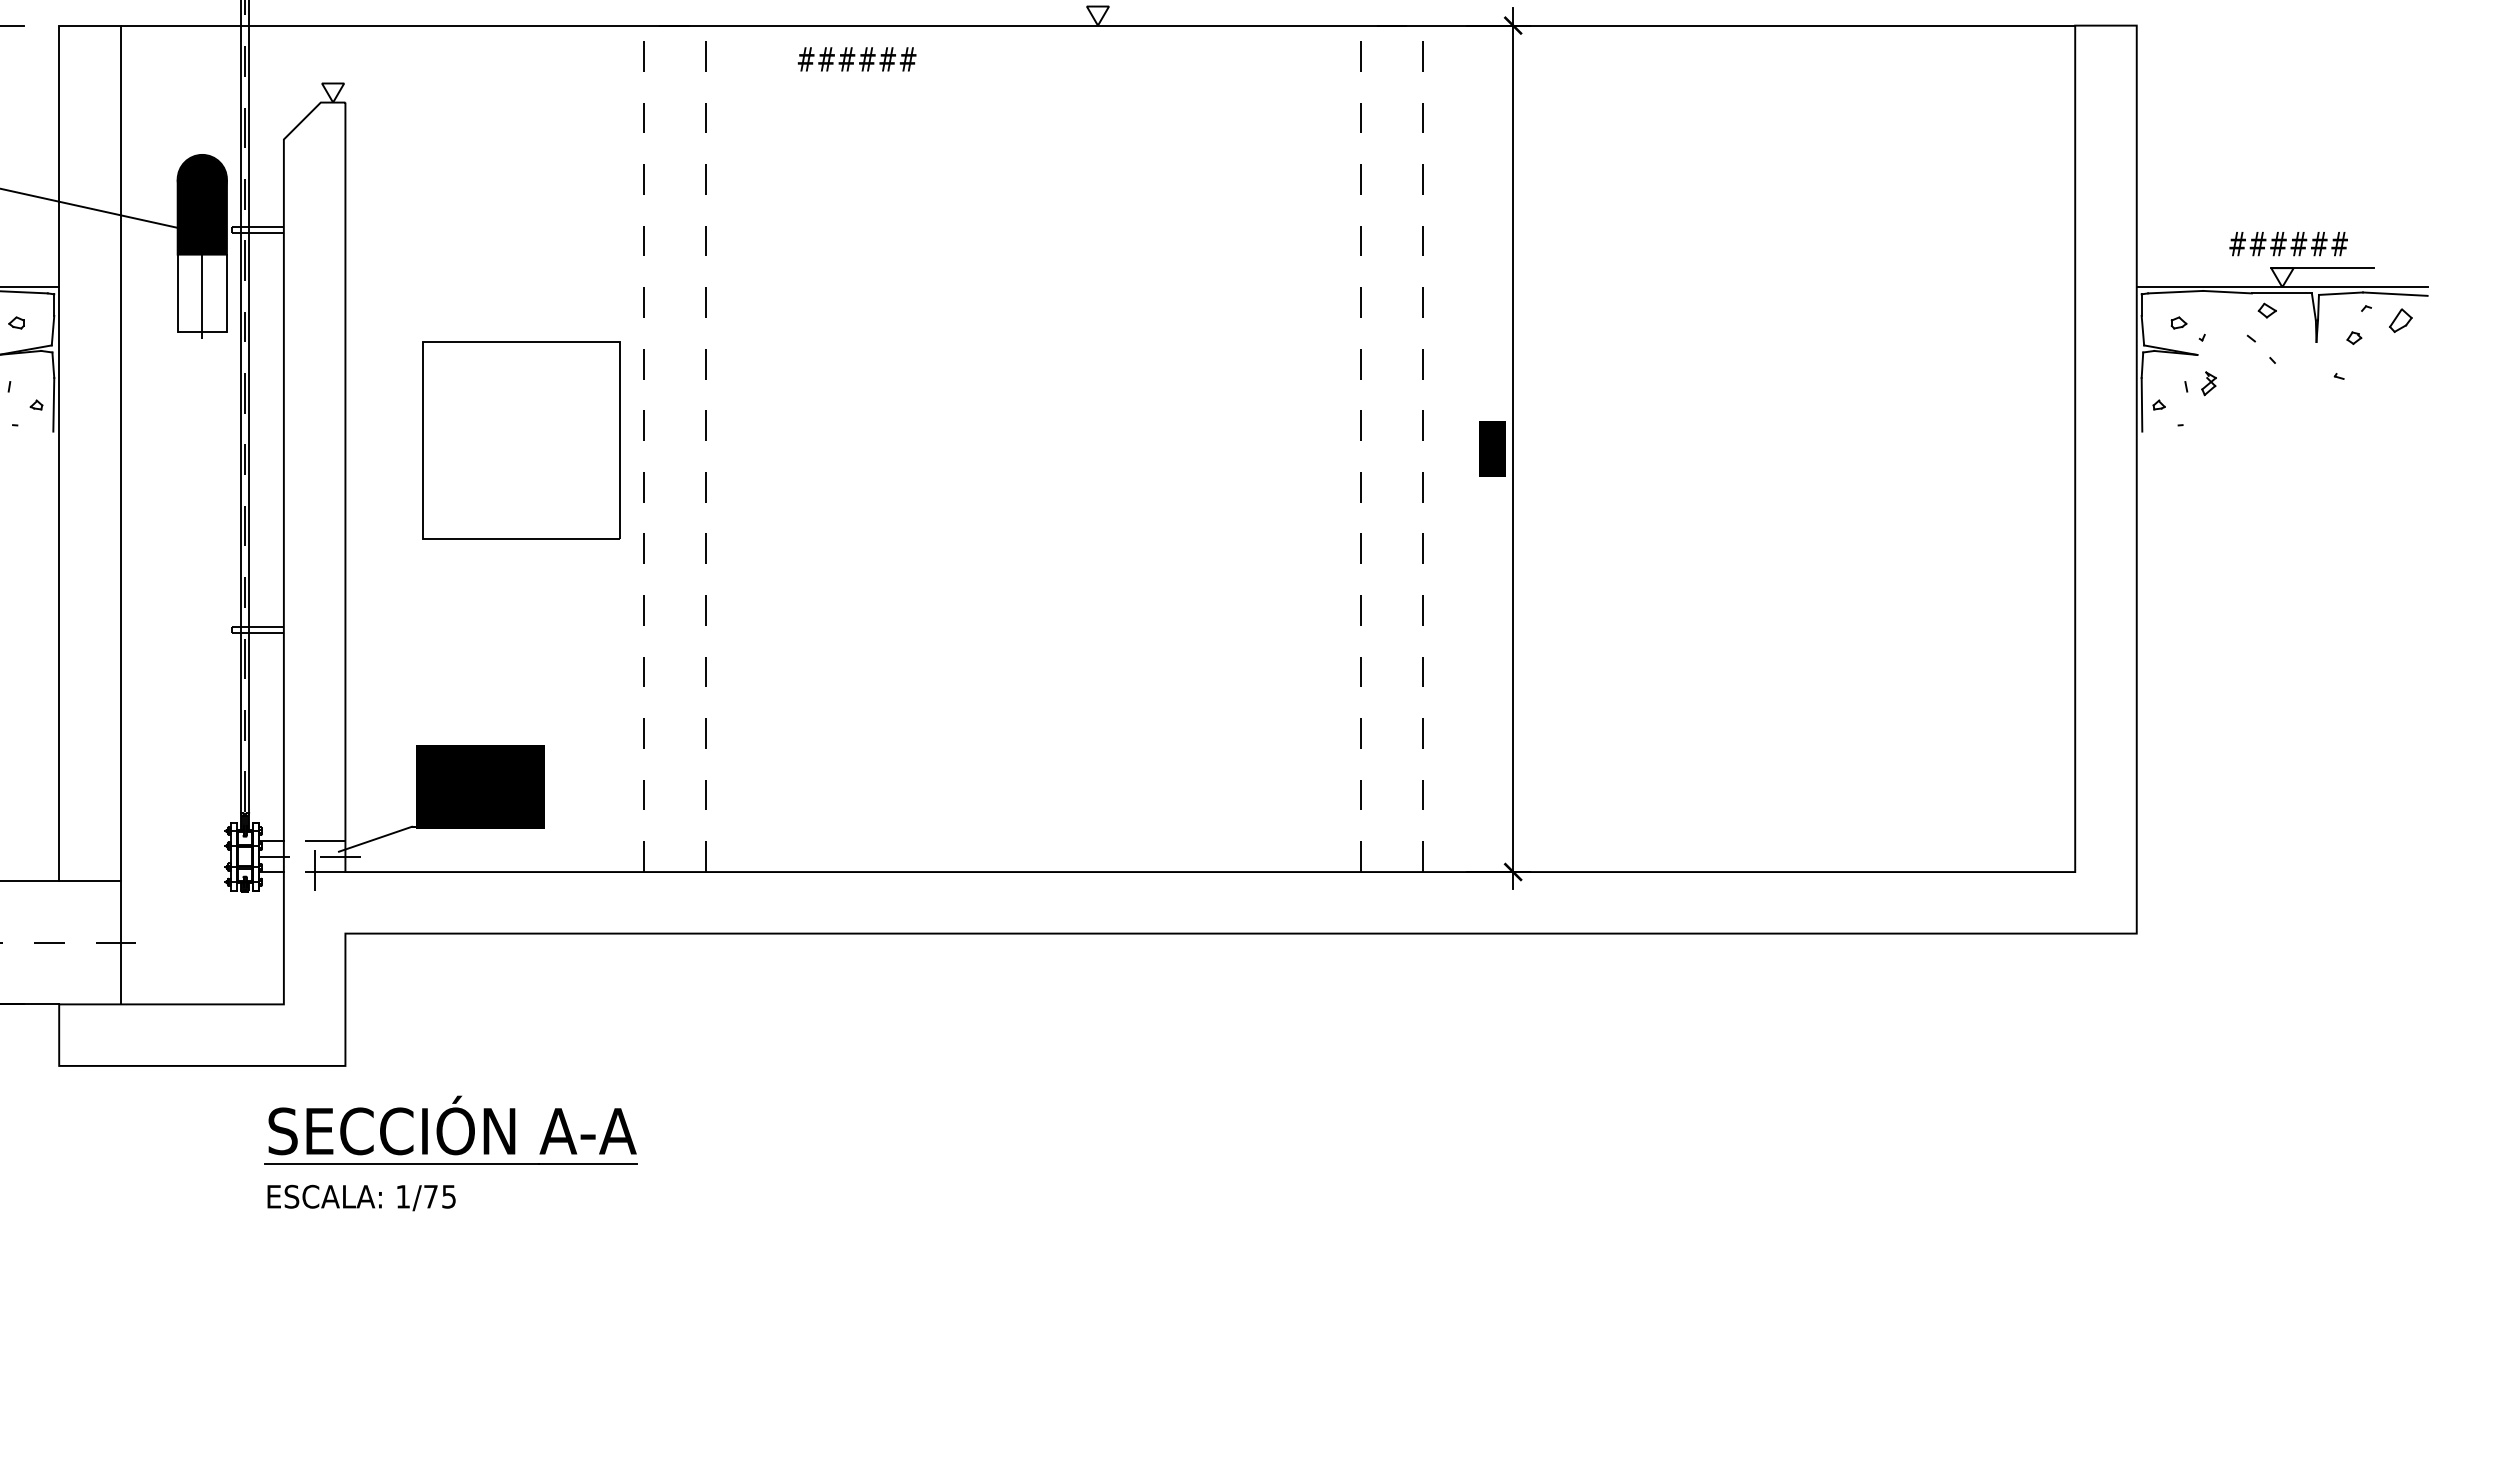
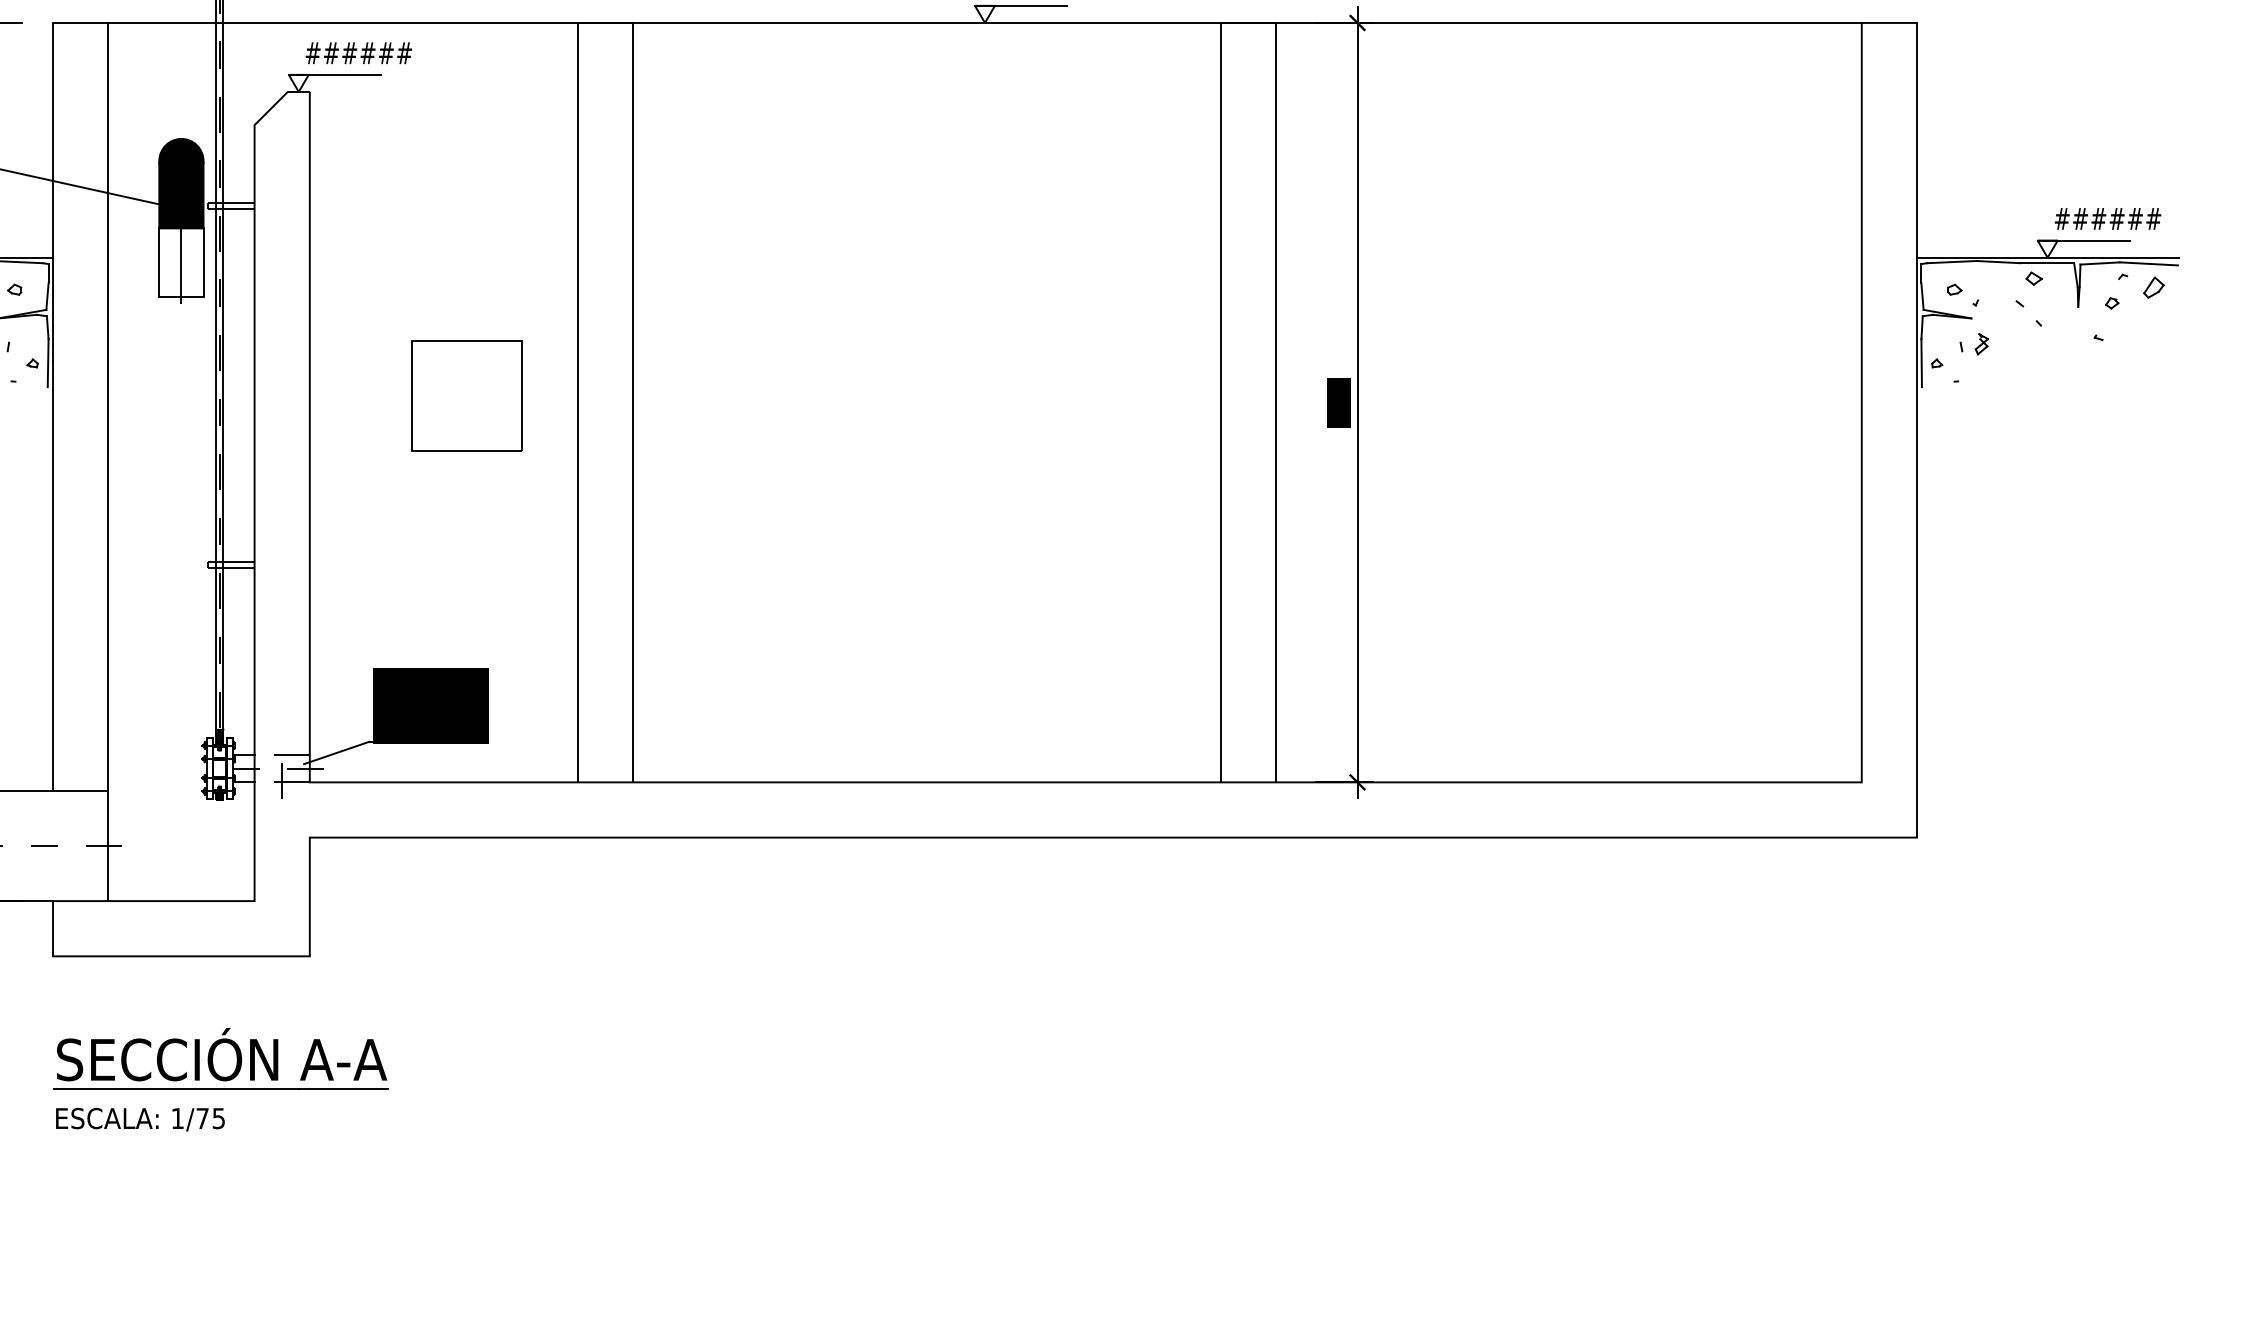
line: (1137, 6) -> (1020, 5), added
line: (674, 25) -> (605, 22), dashed -> solid
line: (1391, 25) -> (1248, 22), dashed -> solid
text: (856, 59) -> (358, 53), moved
line: (373, 83) -> (335, 74), added
text: (2288, 244) -> (2107, 219), moved
part: (520, 441) -> (466, 396), size x0.62
part: (450, 1153) -> (220, 1079), moved

